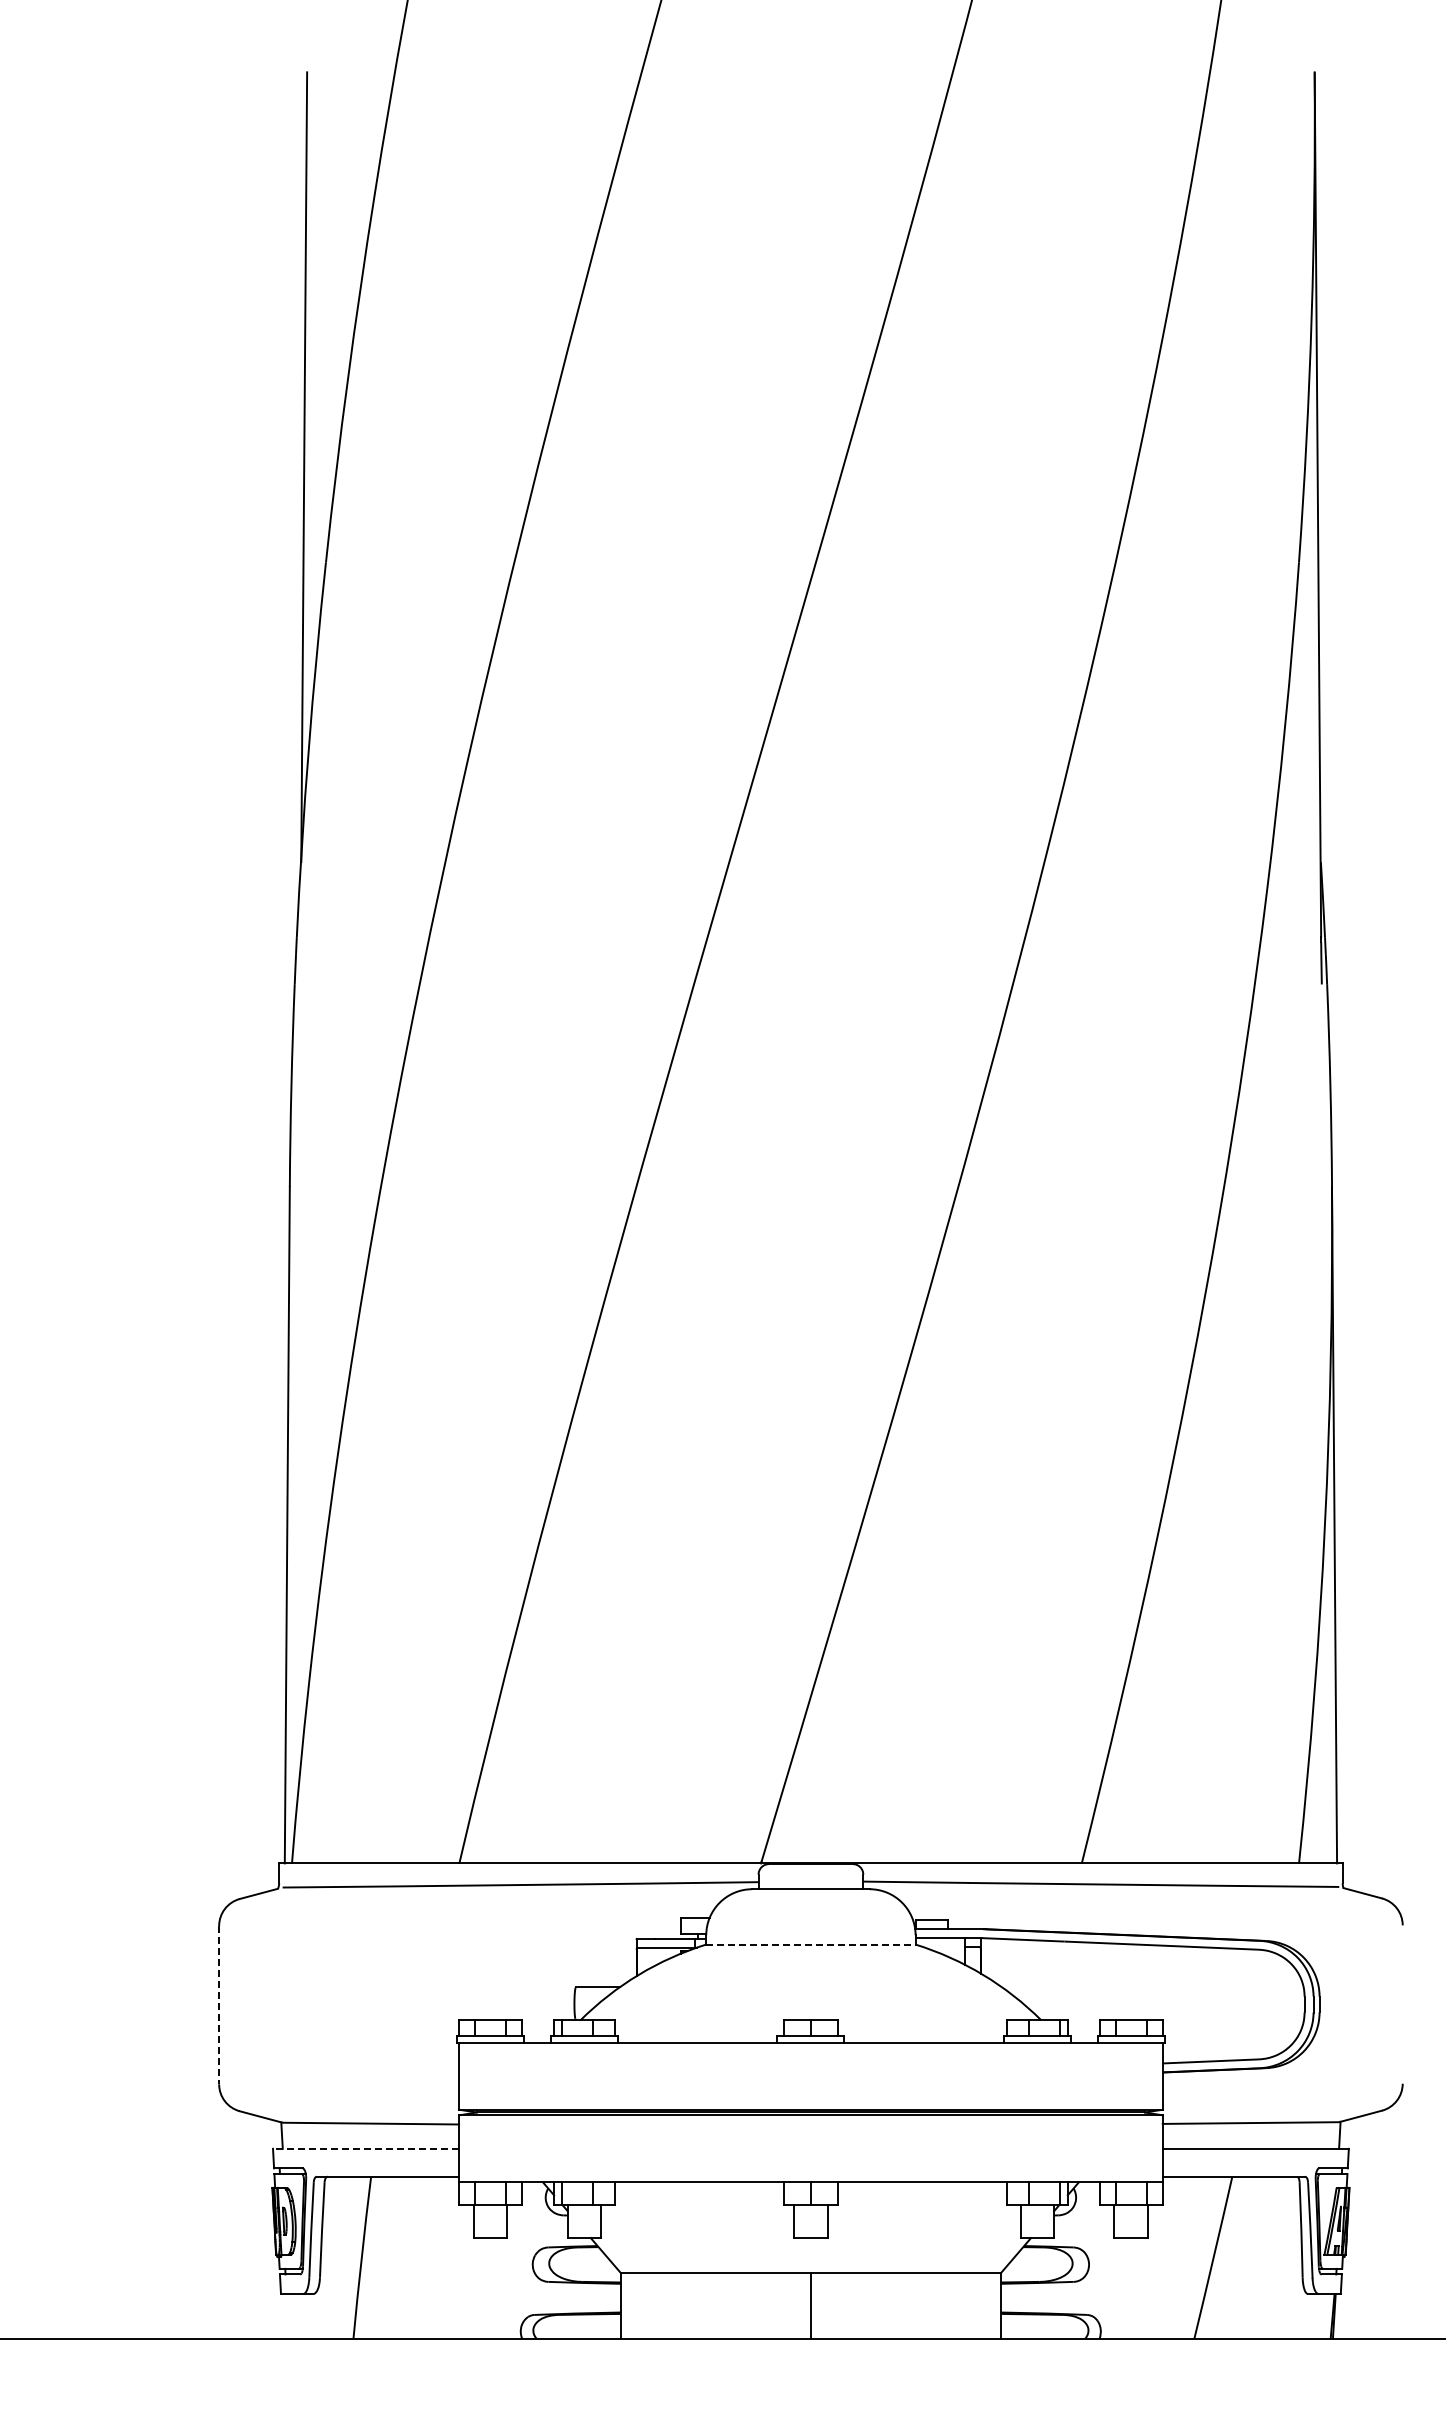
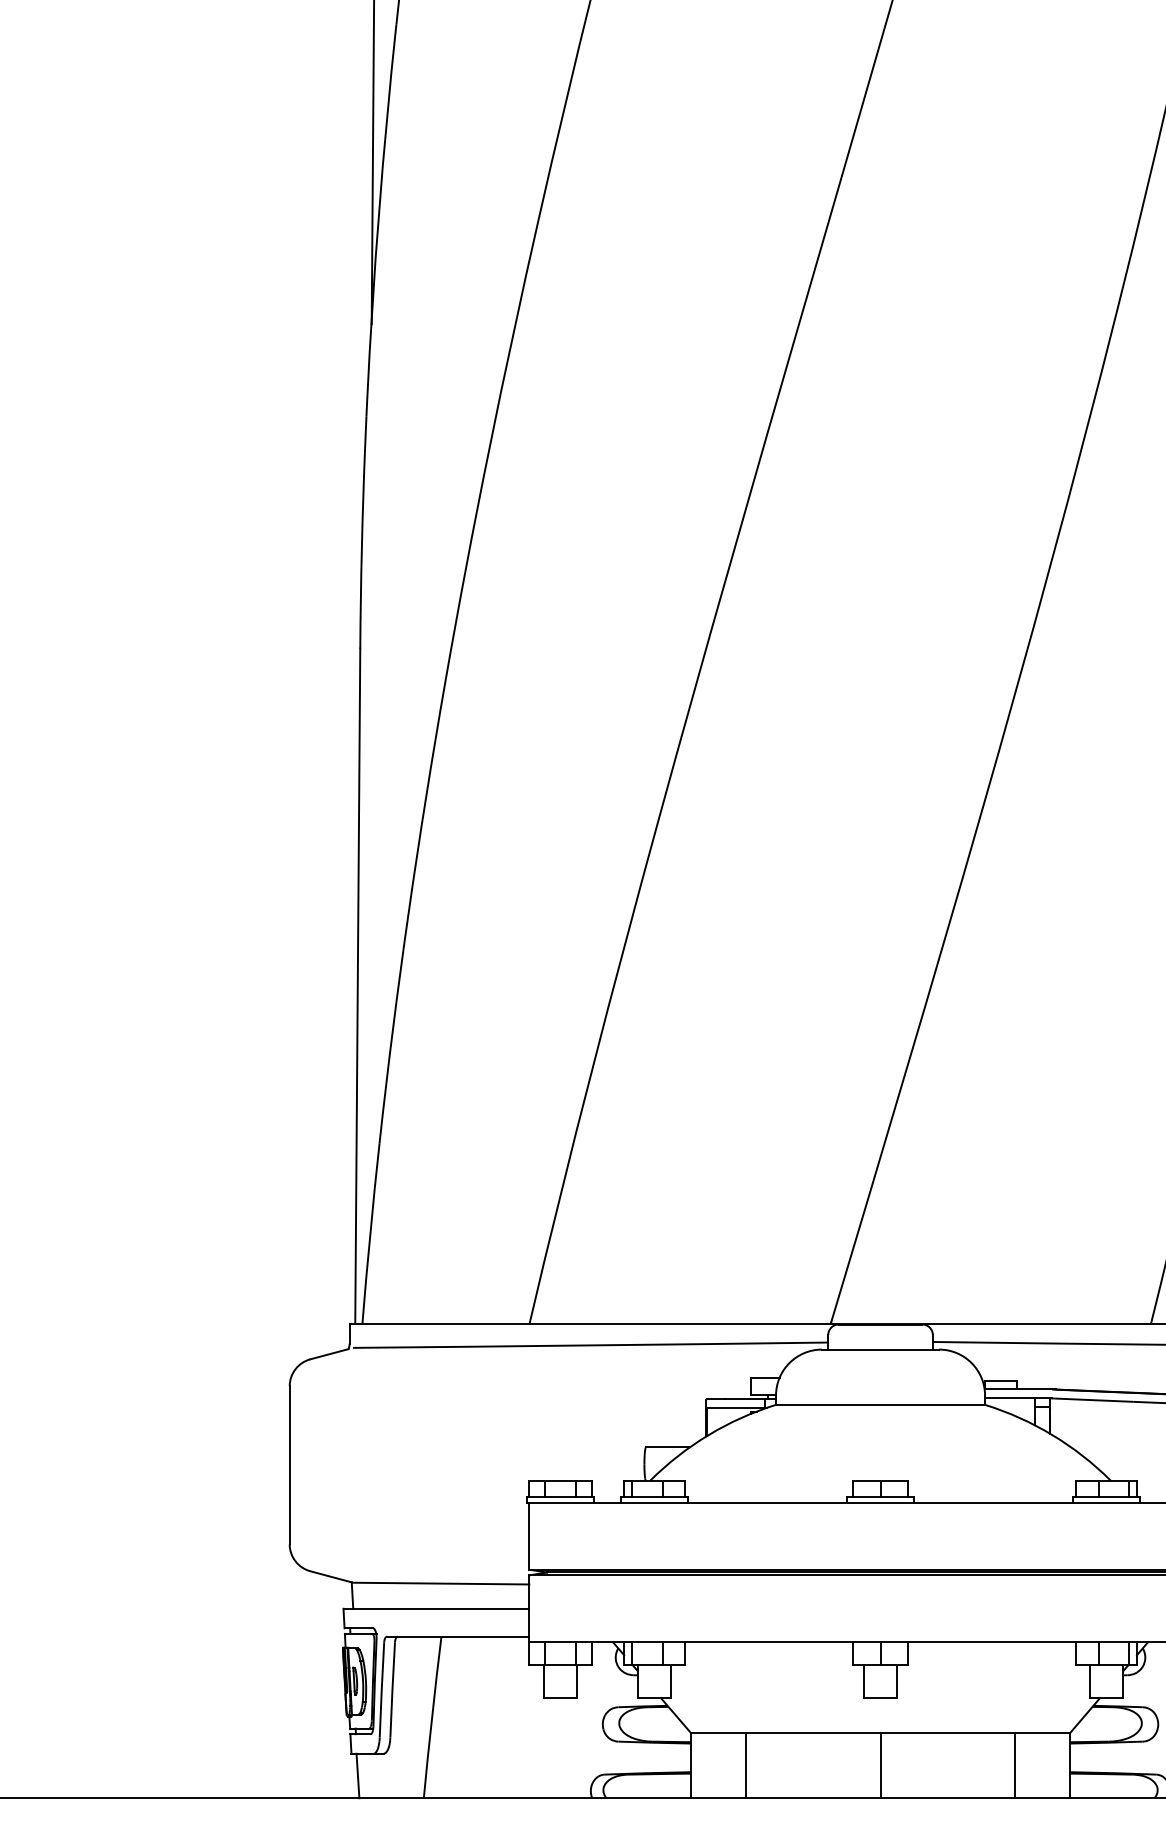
line: (810, 1944) -> (880, 1404), dashed -> solid
line: (219, 2005) -> (290, 1465), dashed -> solid
line: (365, 2148) -> (435, 1608), dashed -> solid
line: (676, 2305) -> (746, 1765), added
line: (945, 2305) -> (1014, 1765), added
line: (287, 2315) -> (357, 1775), added

